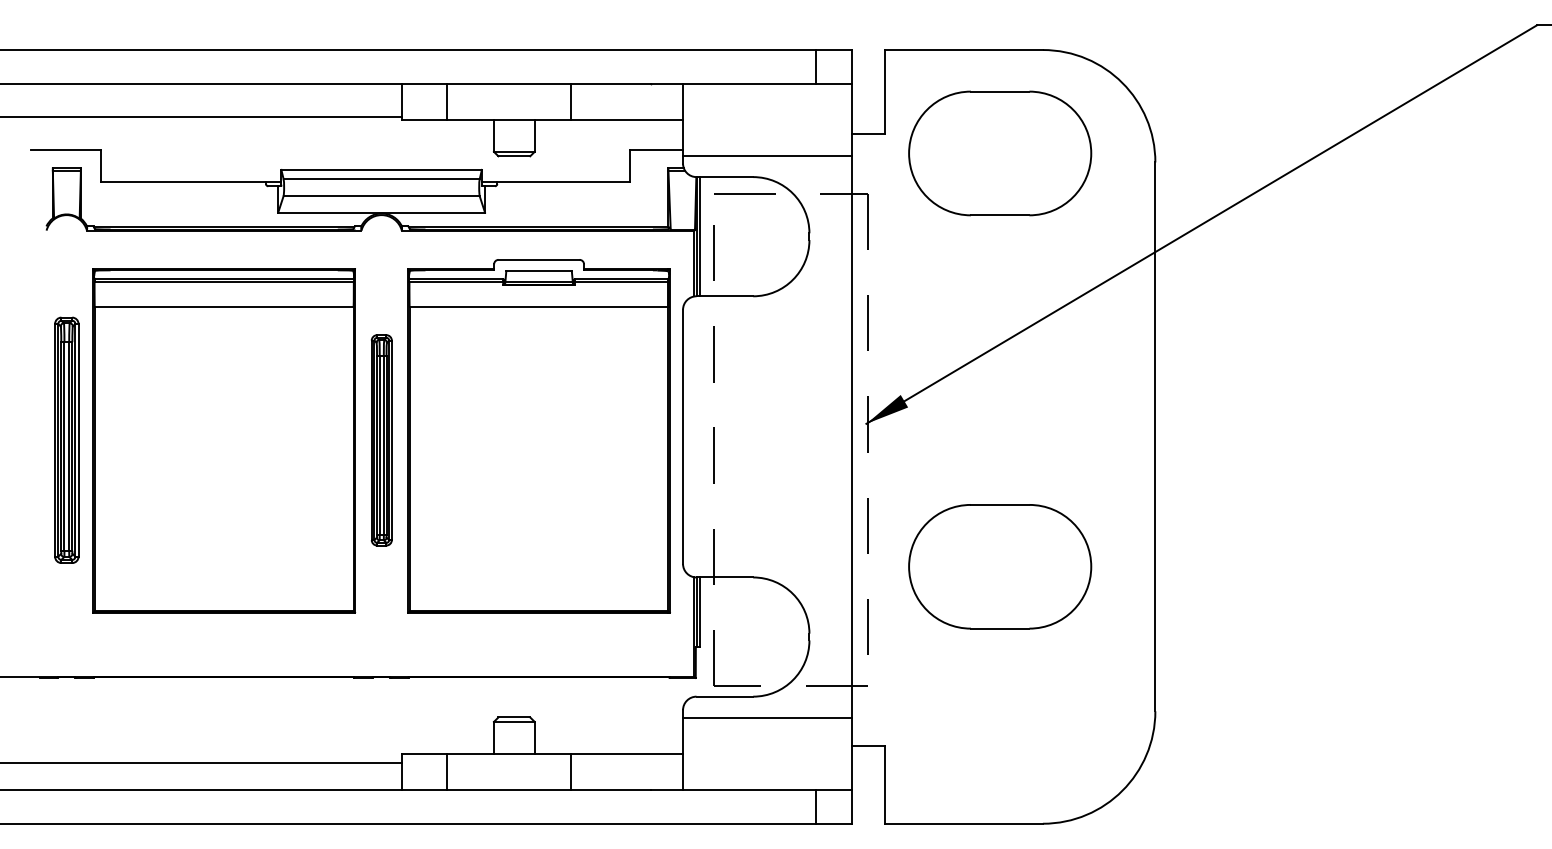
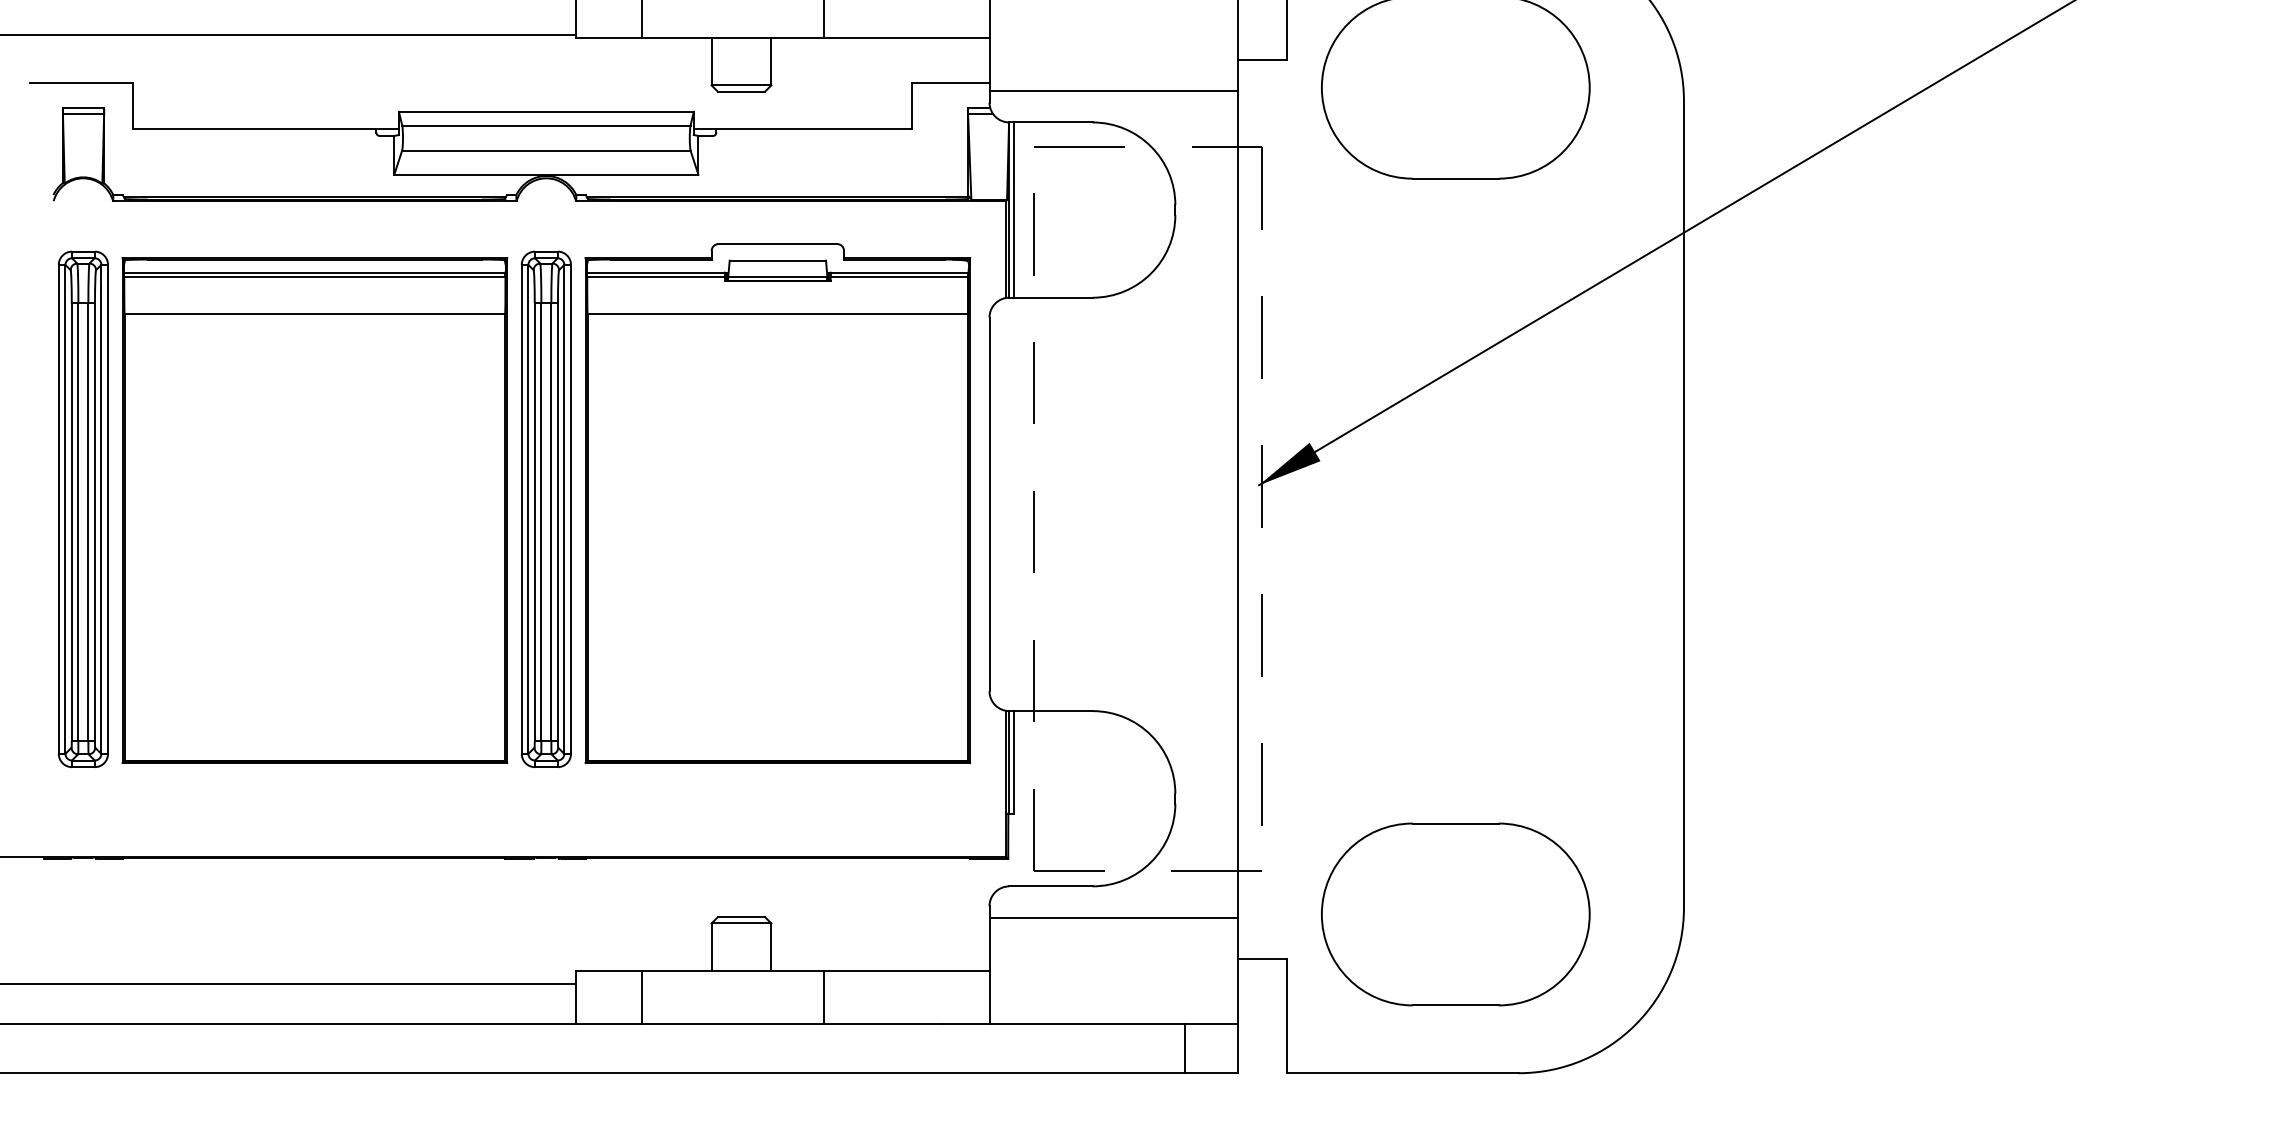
part: (66, 440) -> (83, 509), size x1.43
part: (381, 440) -> (546, 509), size x1.67
part: (1000, 566) -> (1456, 914), moved

